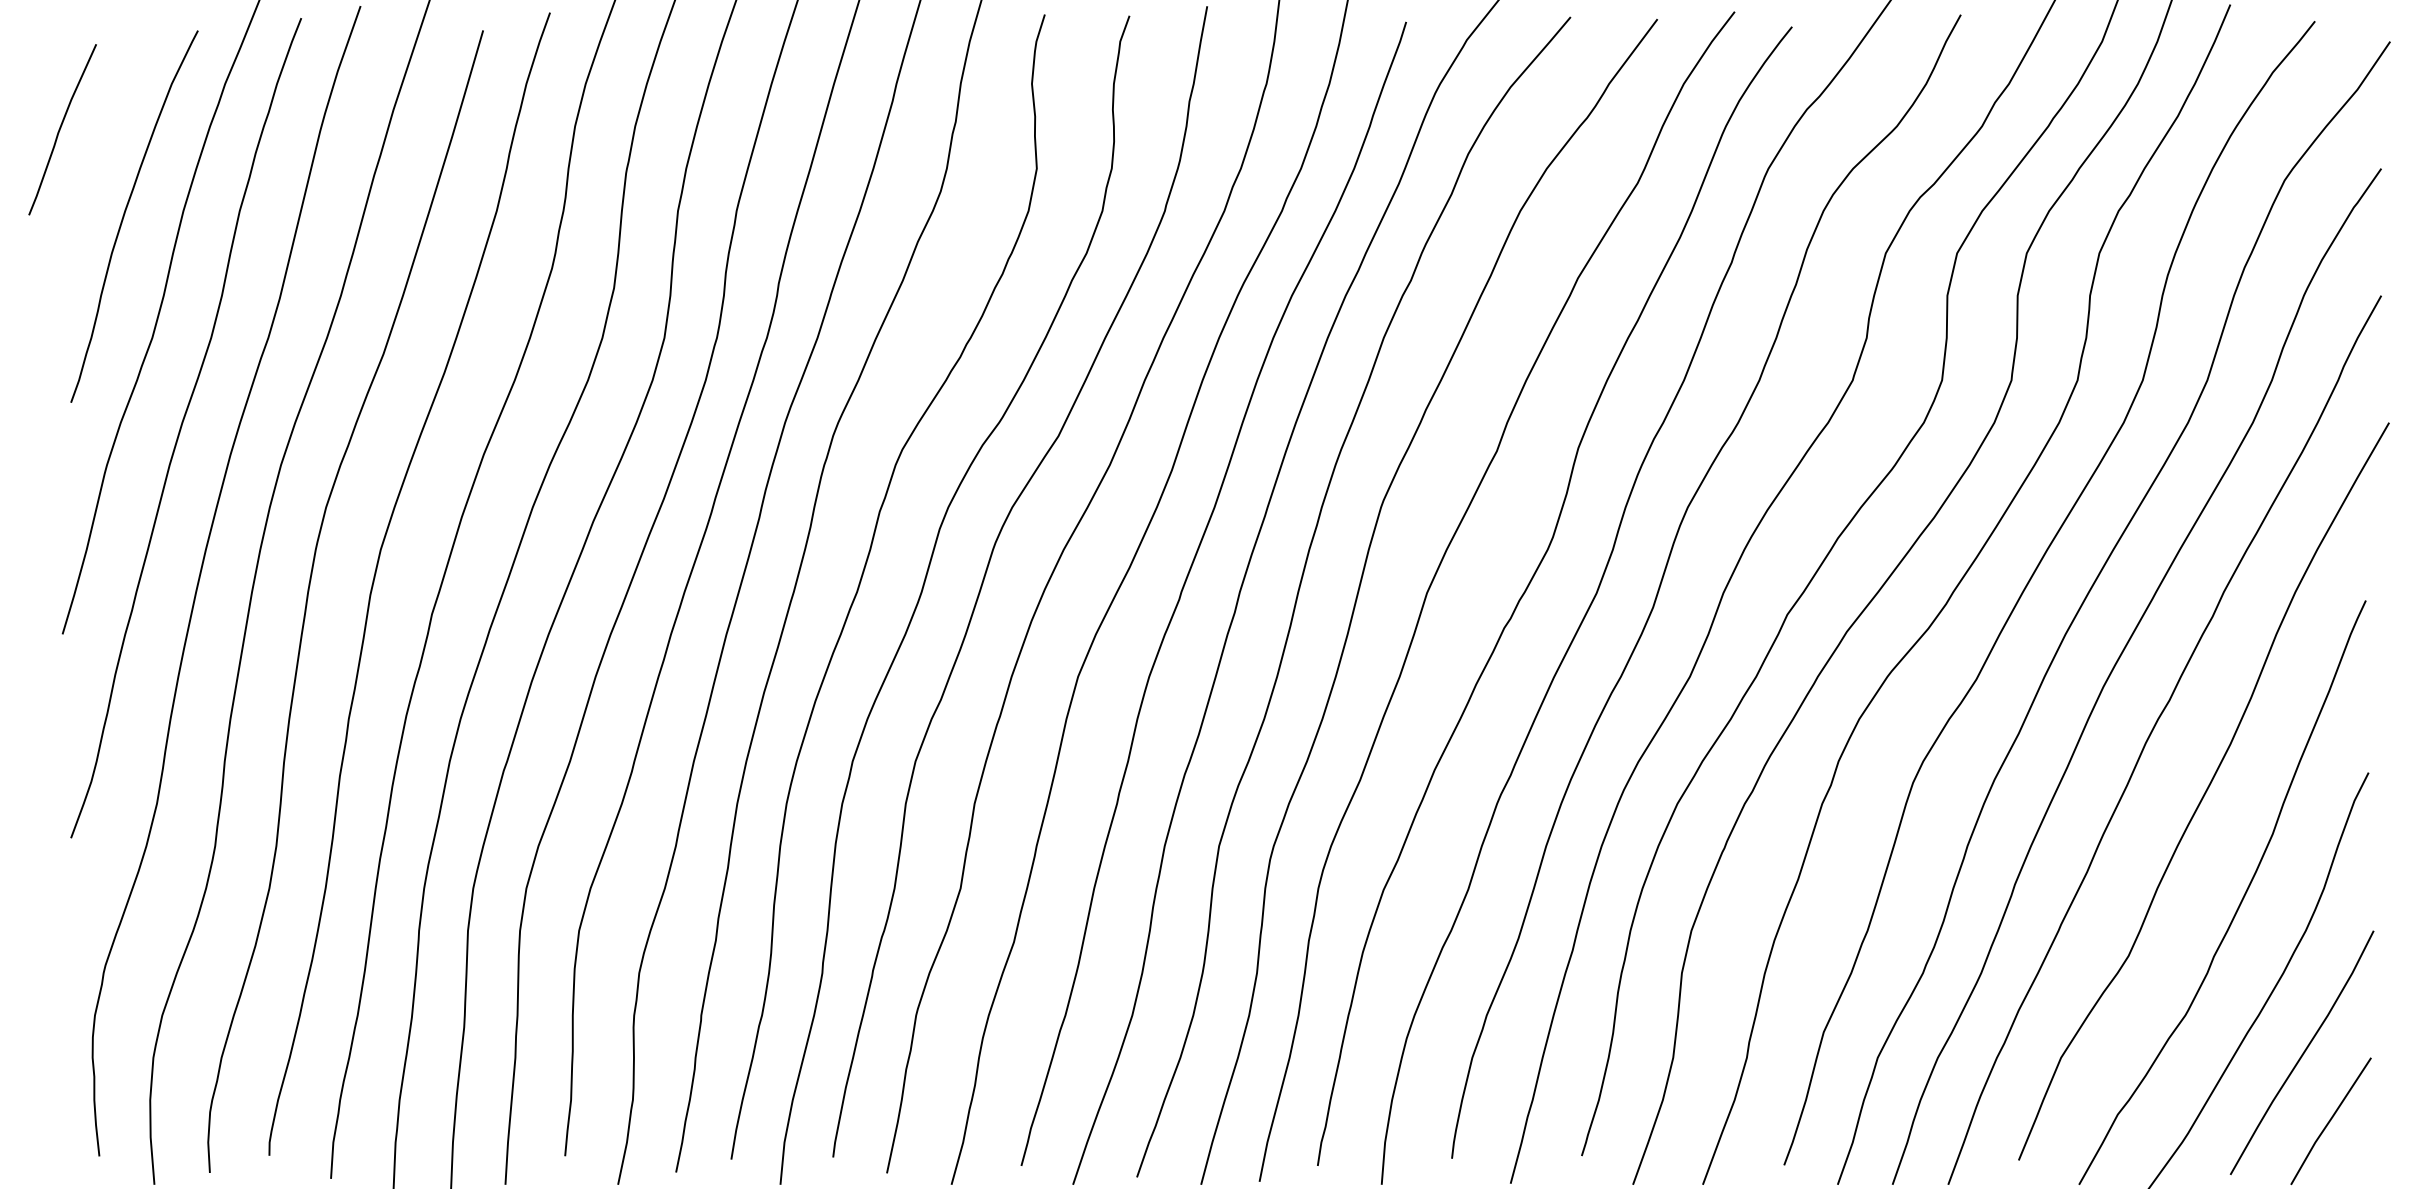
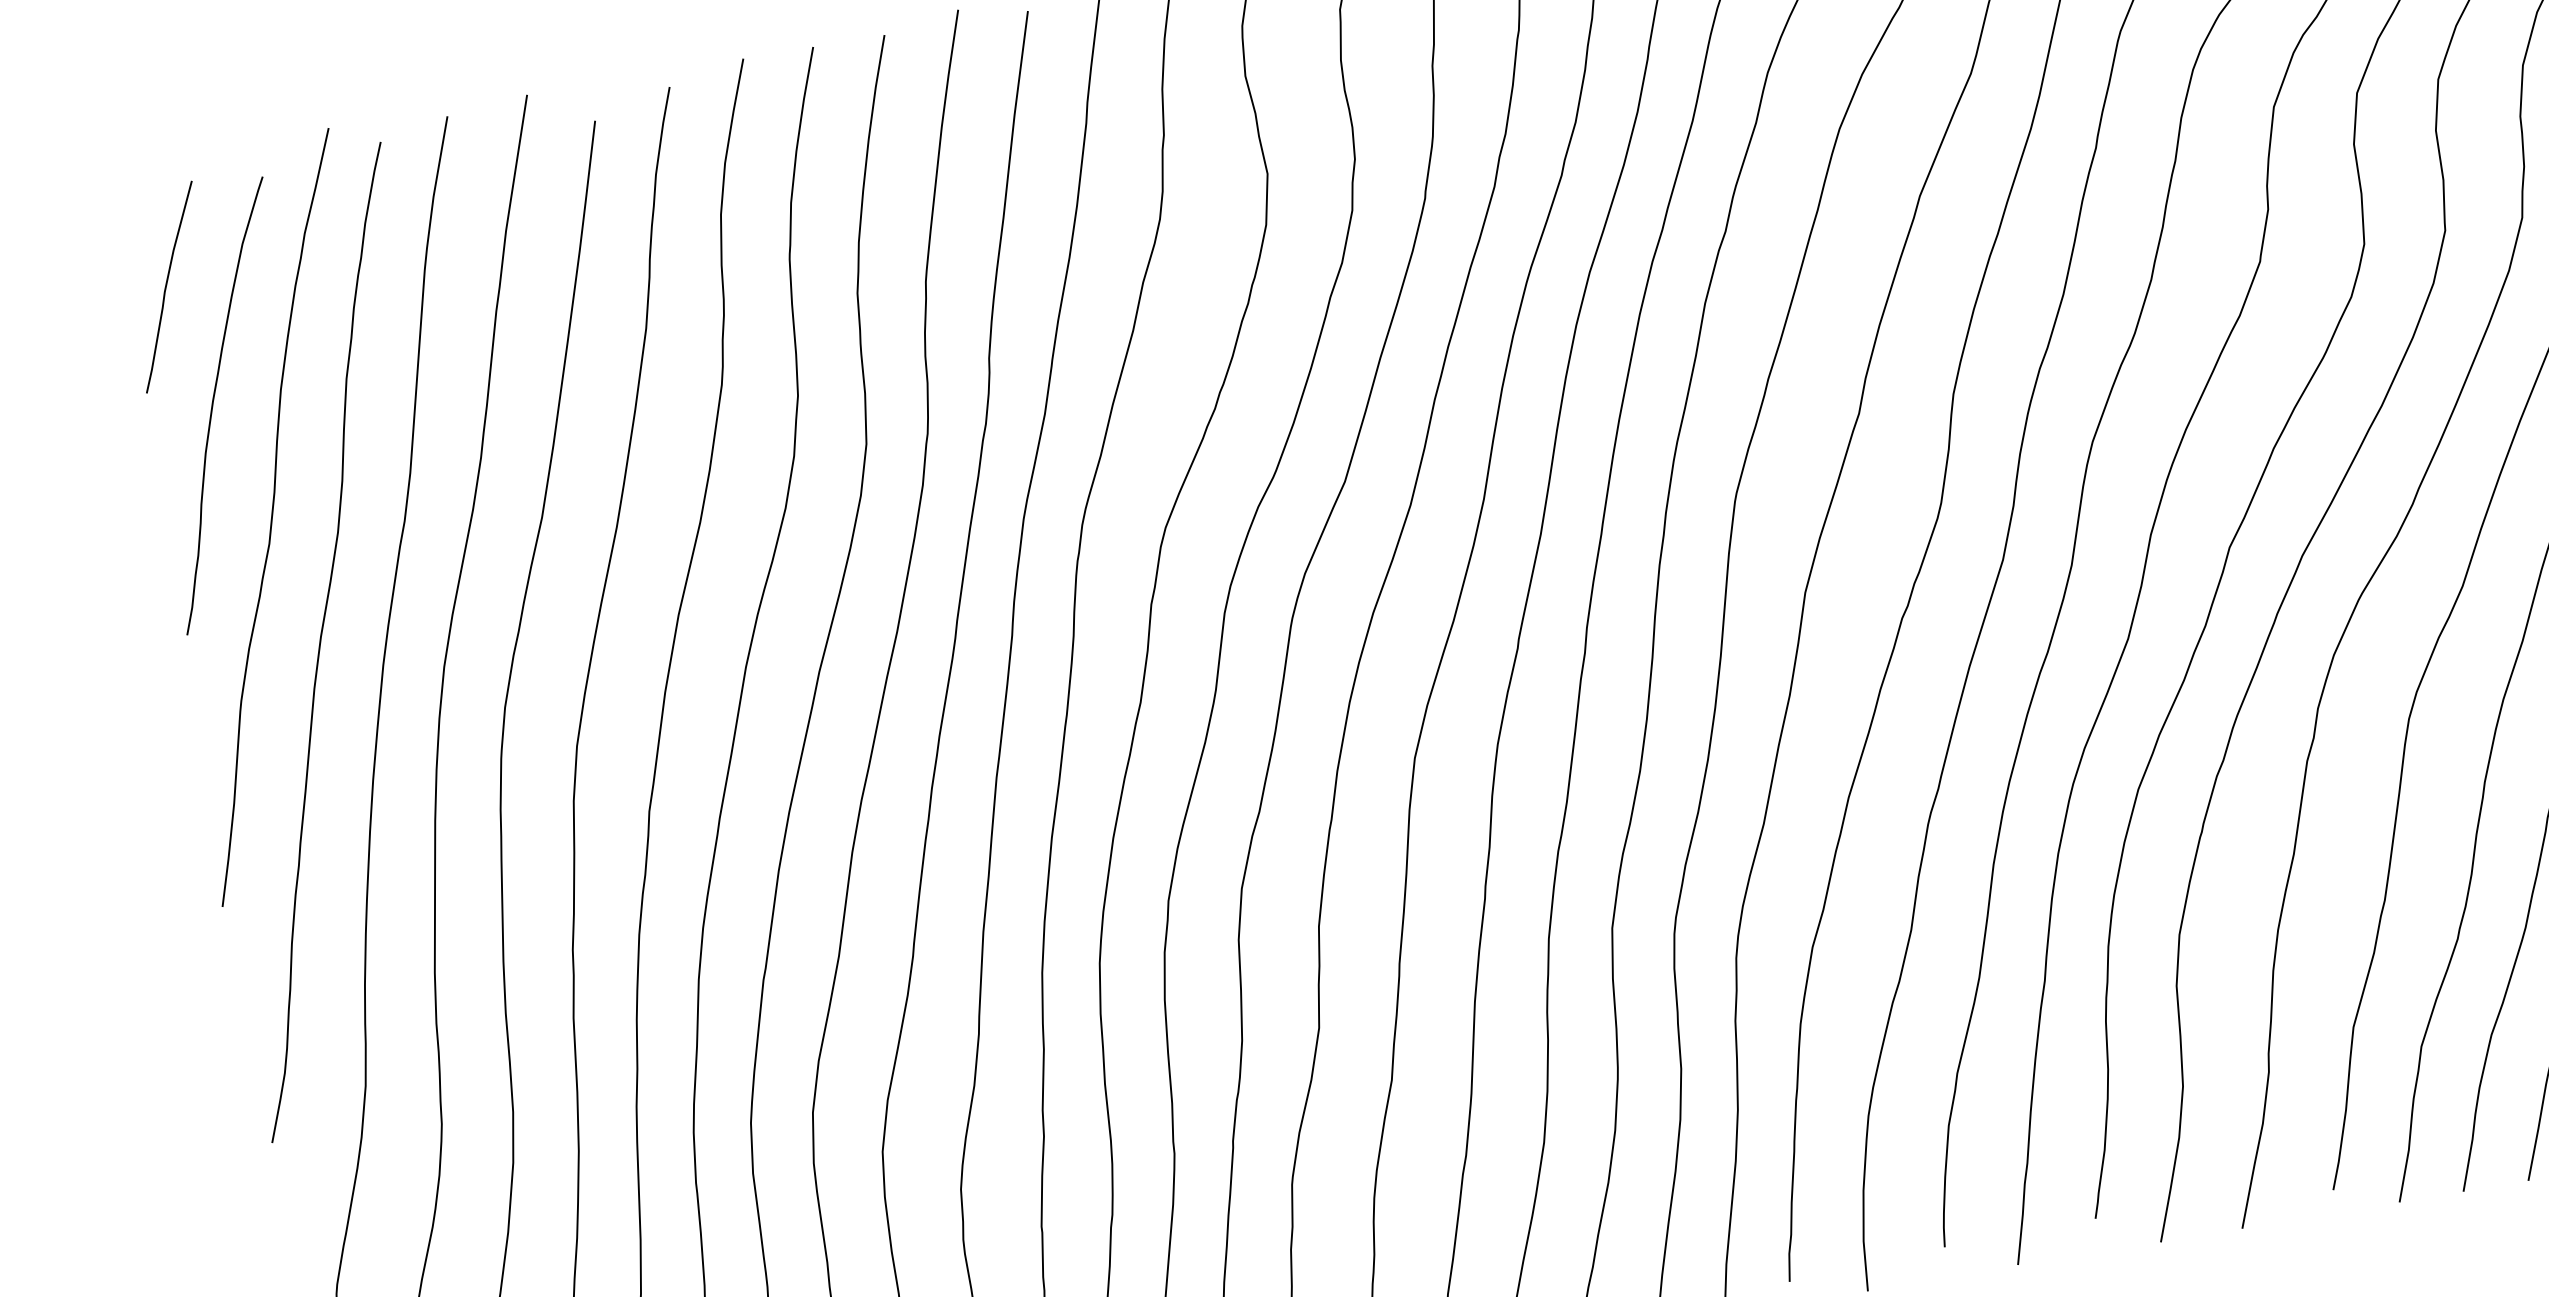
curve: (61, 128) -> (167, 285), moved

